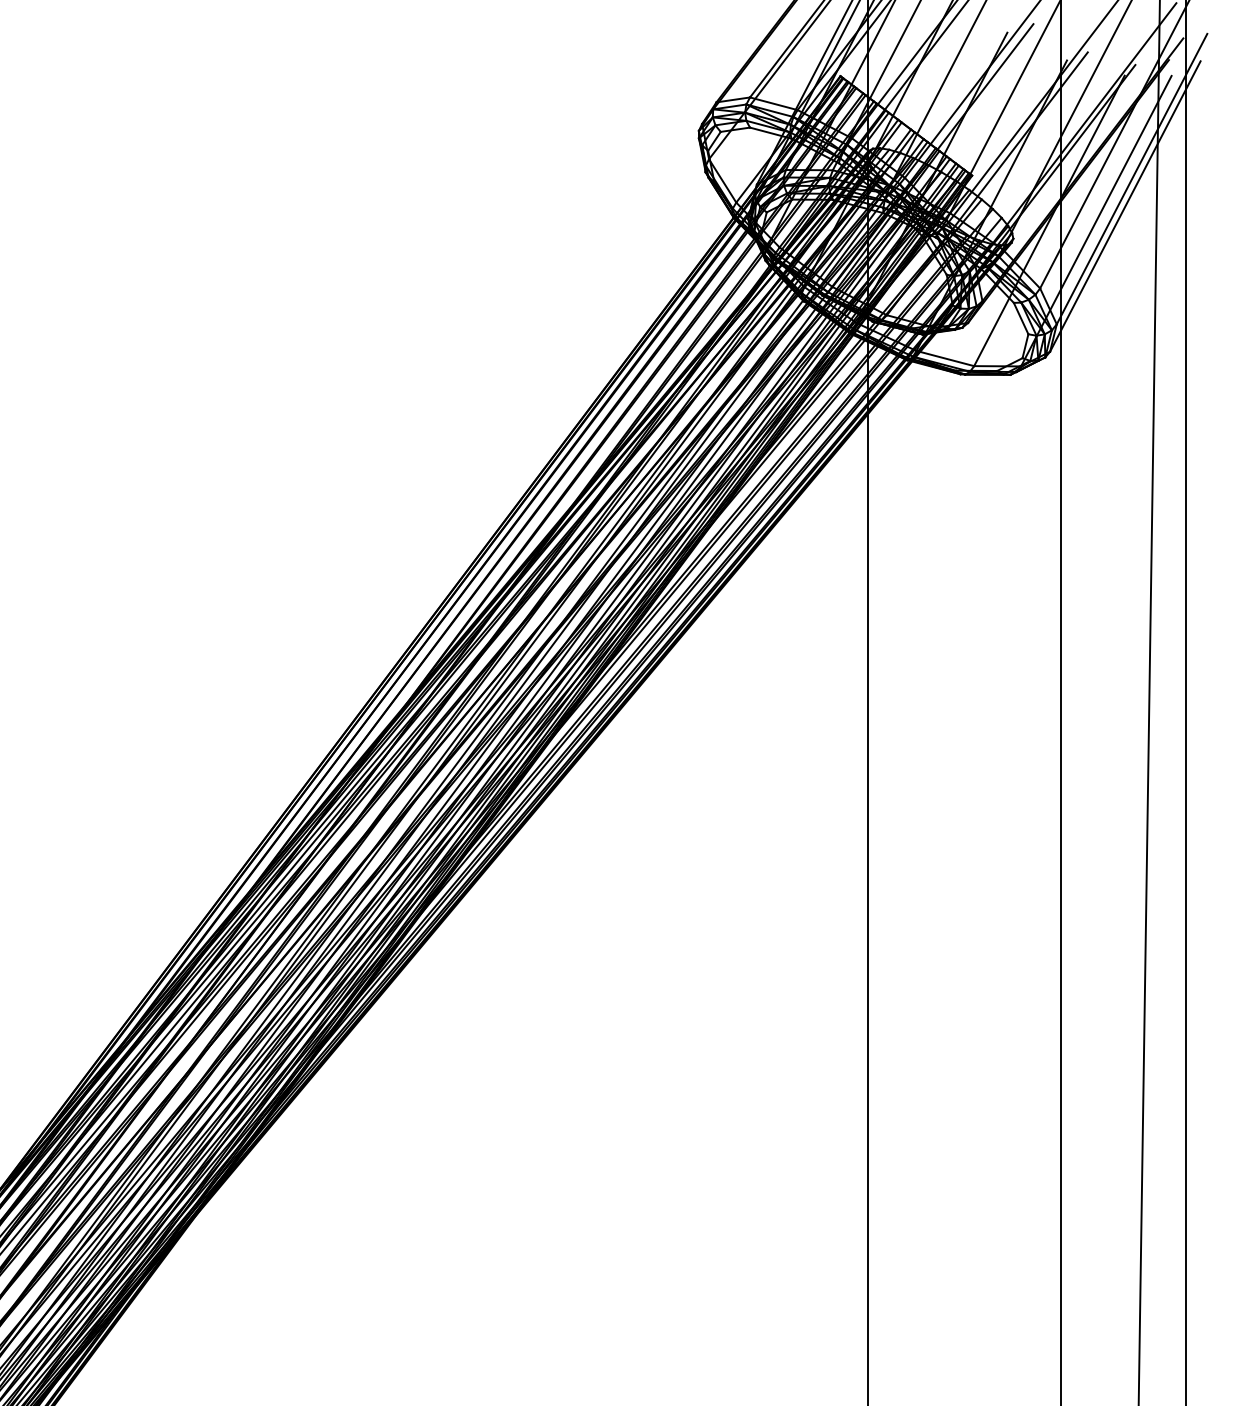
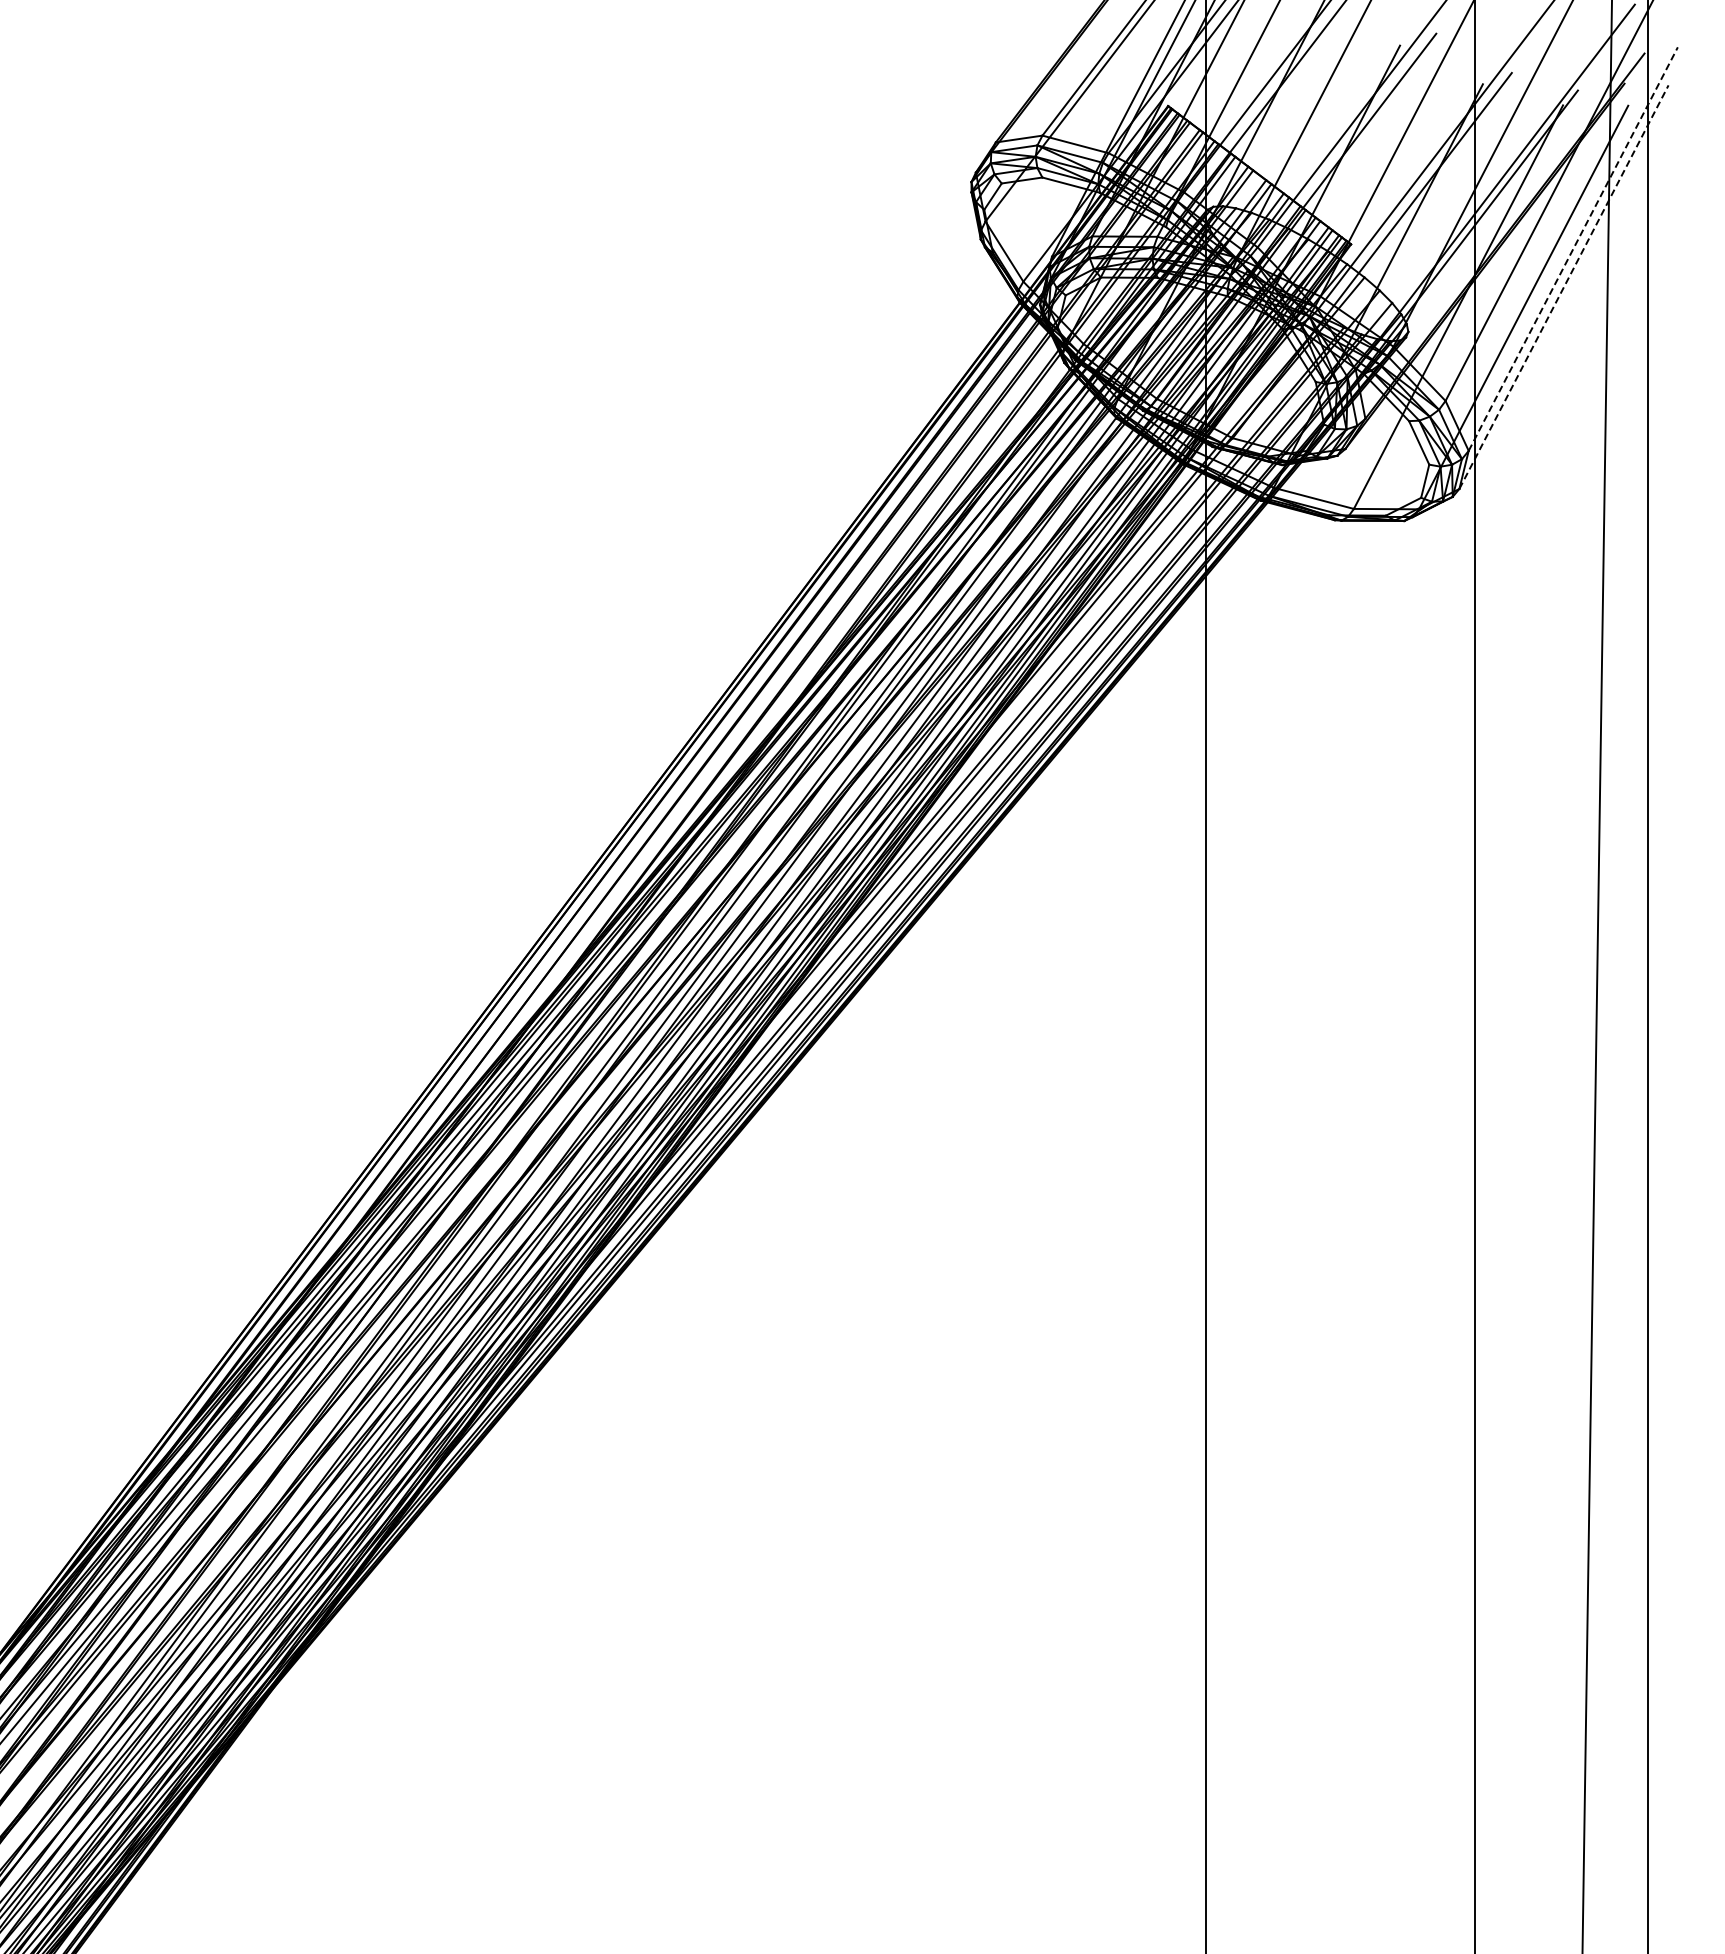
line: (1132, 178) -> (1573, 248), solid -> dashed
line: (1125, 206) -> (1564, 286), solid -> dashed

